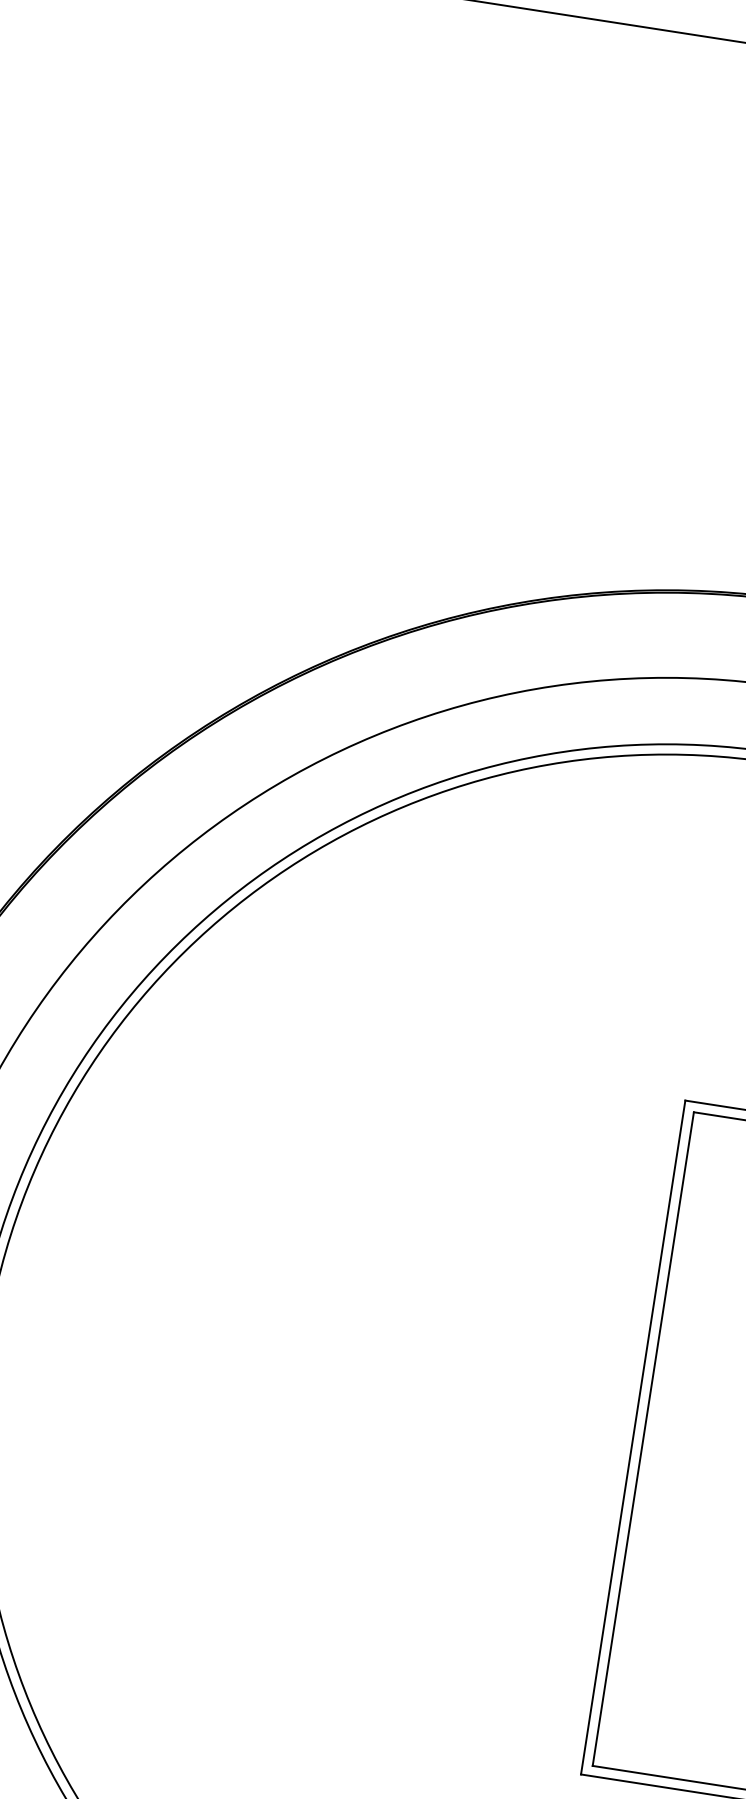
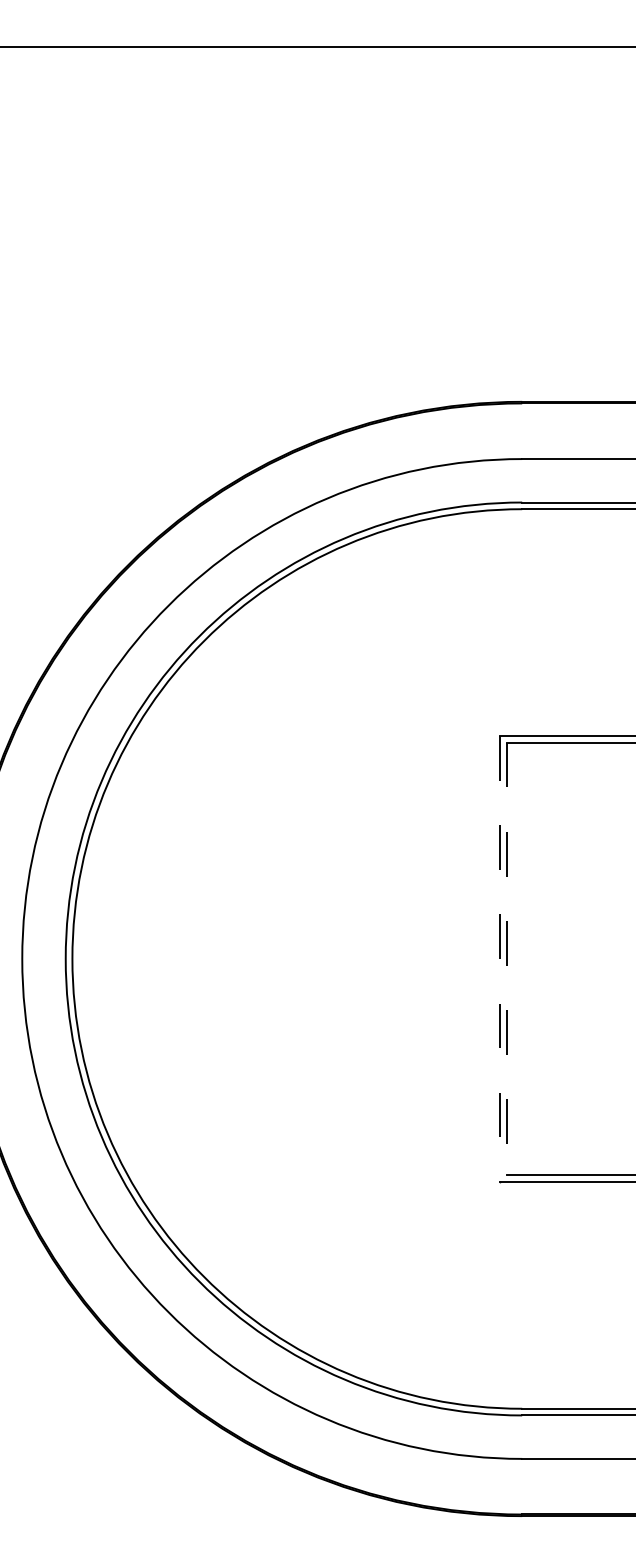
line: (632, 1436) -> (499, 958), solid -> dashed
line: (643, 1439) -> (506, 959), solid -> dashed

